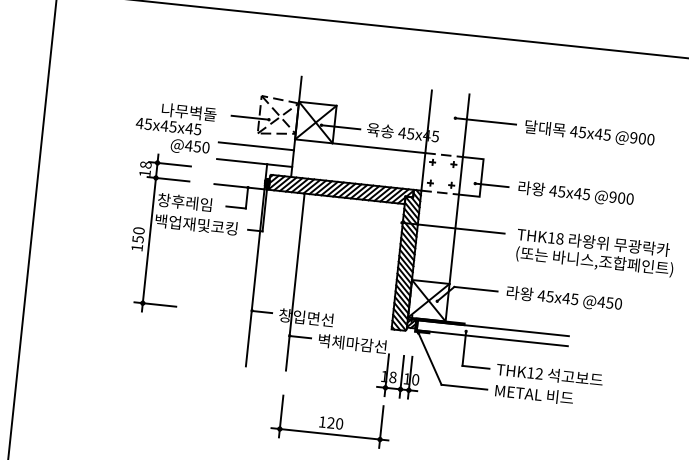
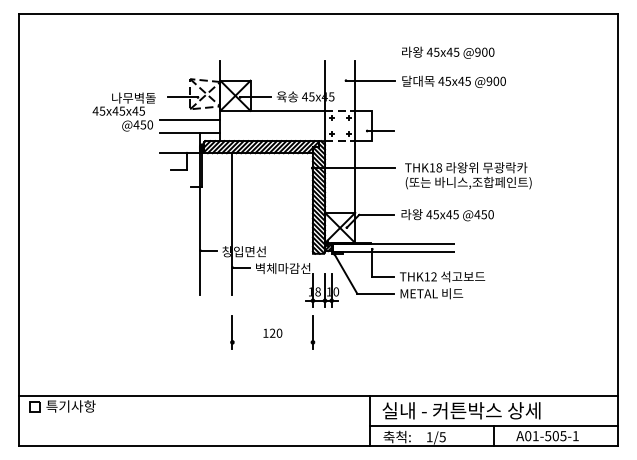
text: (576, 193) -> (448, 52), moved
part: (180, 229) -> (136, 192), removed
line: (329, 434) -> (272, 342), removed

